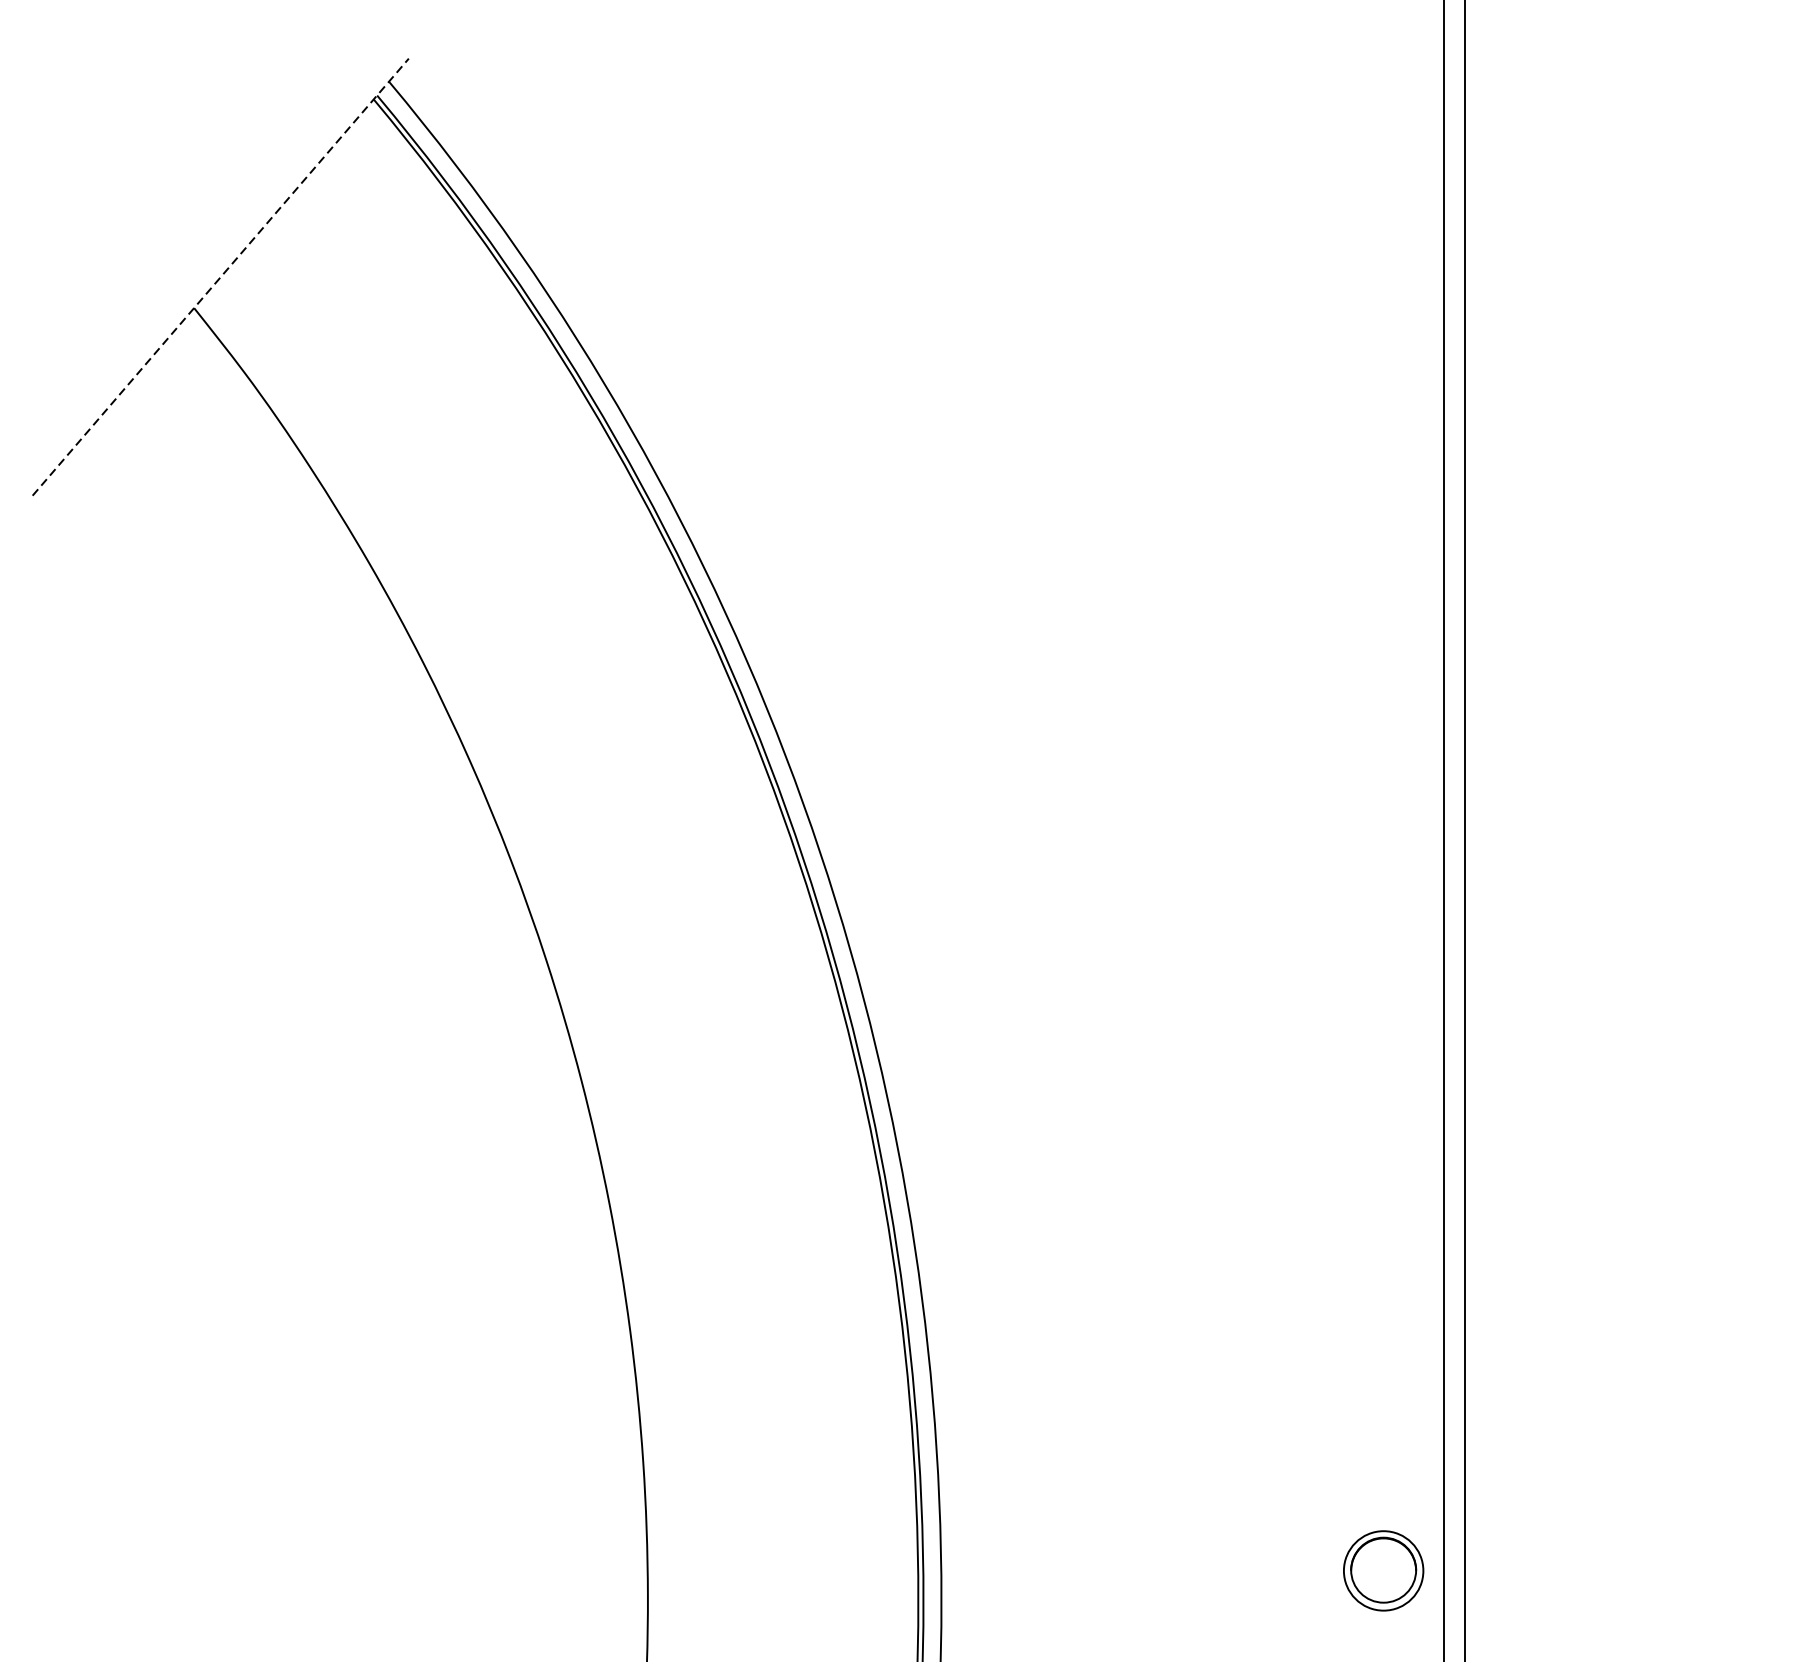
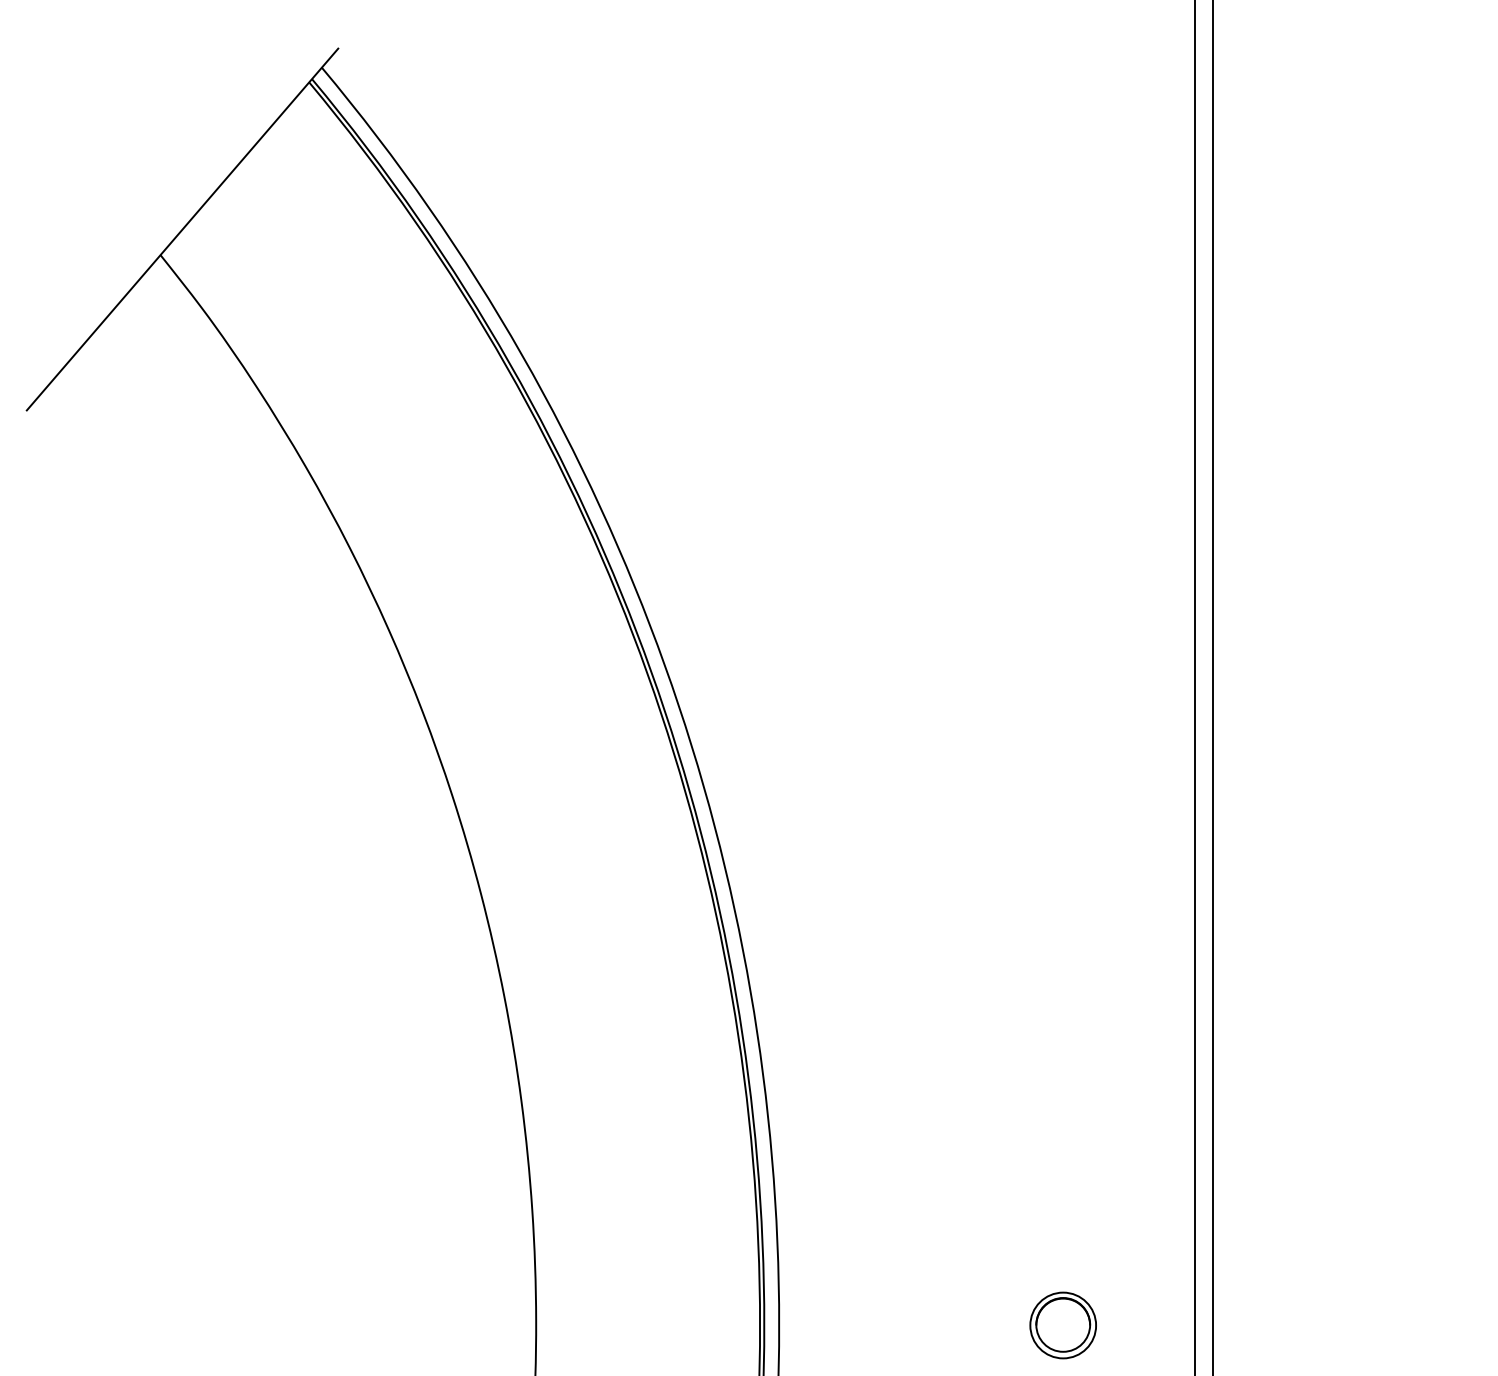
line: (220, 277) -> (182, 229), dashed -> solid
part: (1382, 1570) -> (1062, 1325), moved

